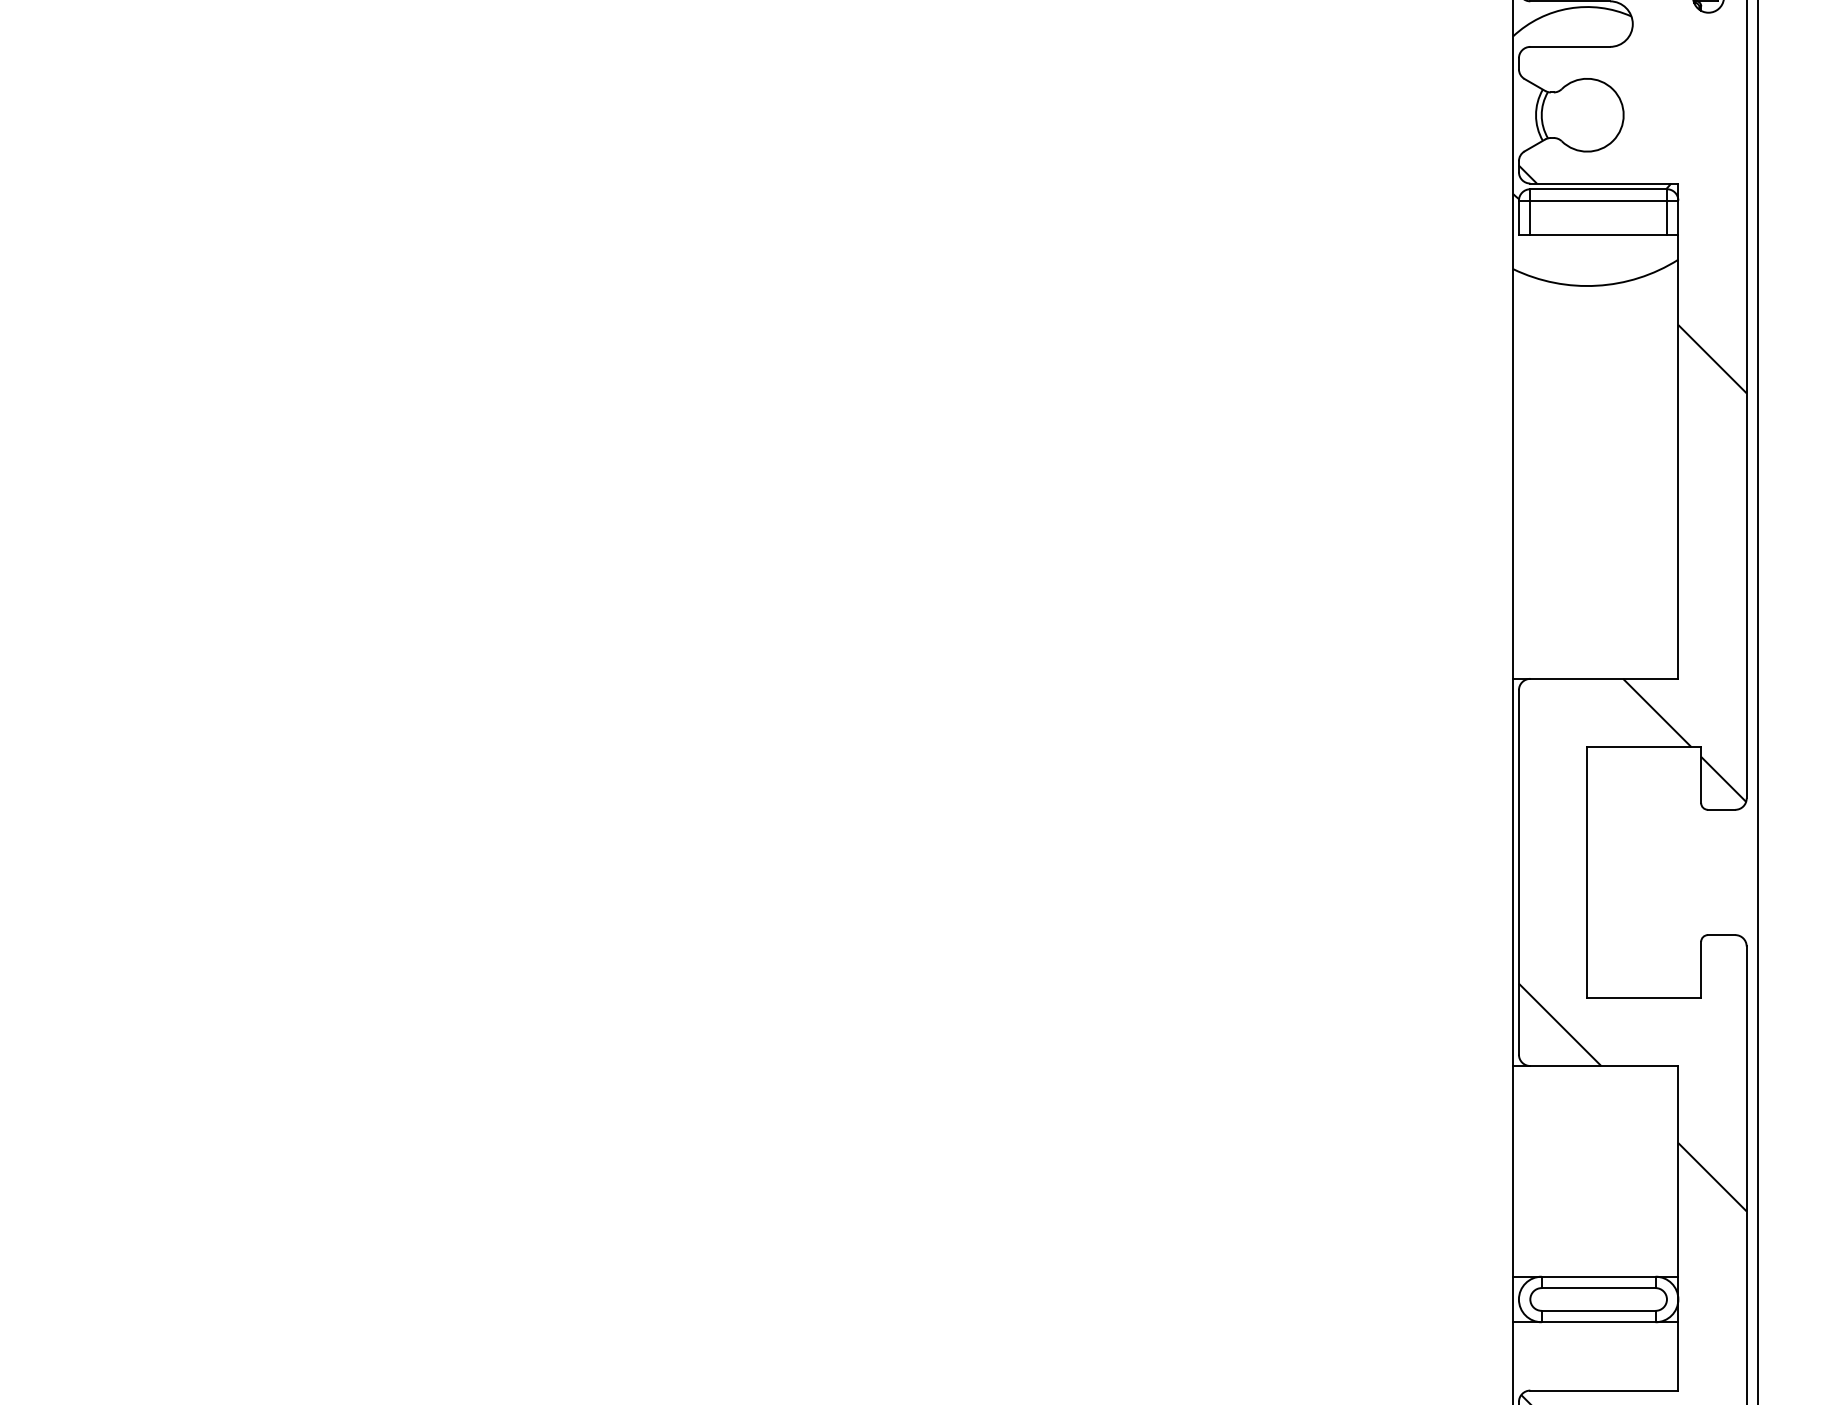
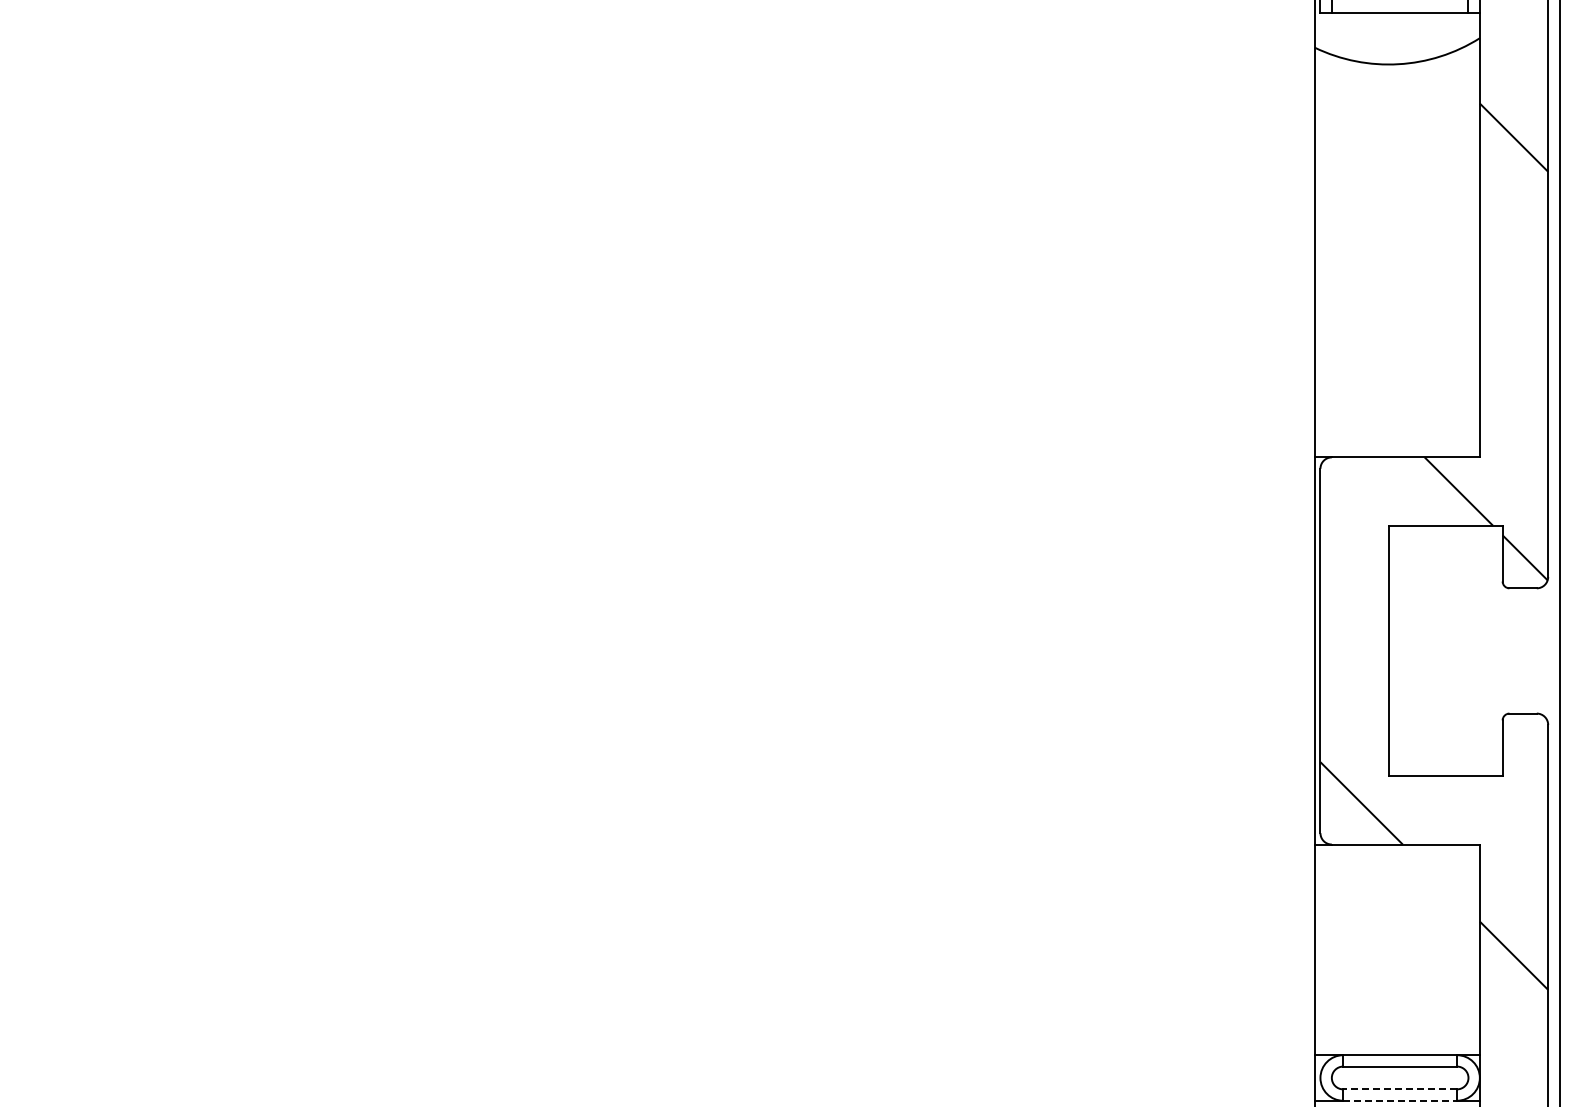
line: (1598, 1310) -> (1400, 1089), solid -> dashed
line: (1598, 1322) -> (1400, 1101), solid -> dashed

